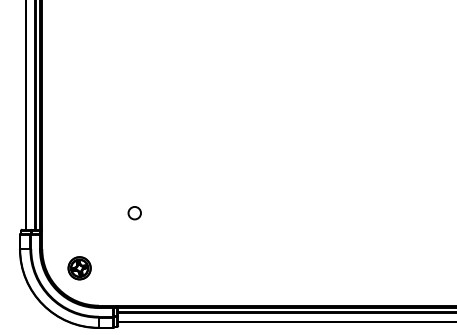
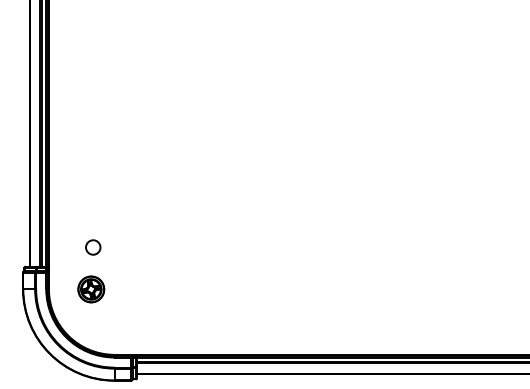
circle: (134, 213) -> (93, 247), moved
part: (79, 268) -> (91, 289), moved

